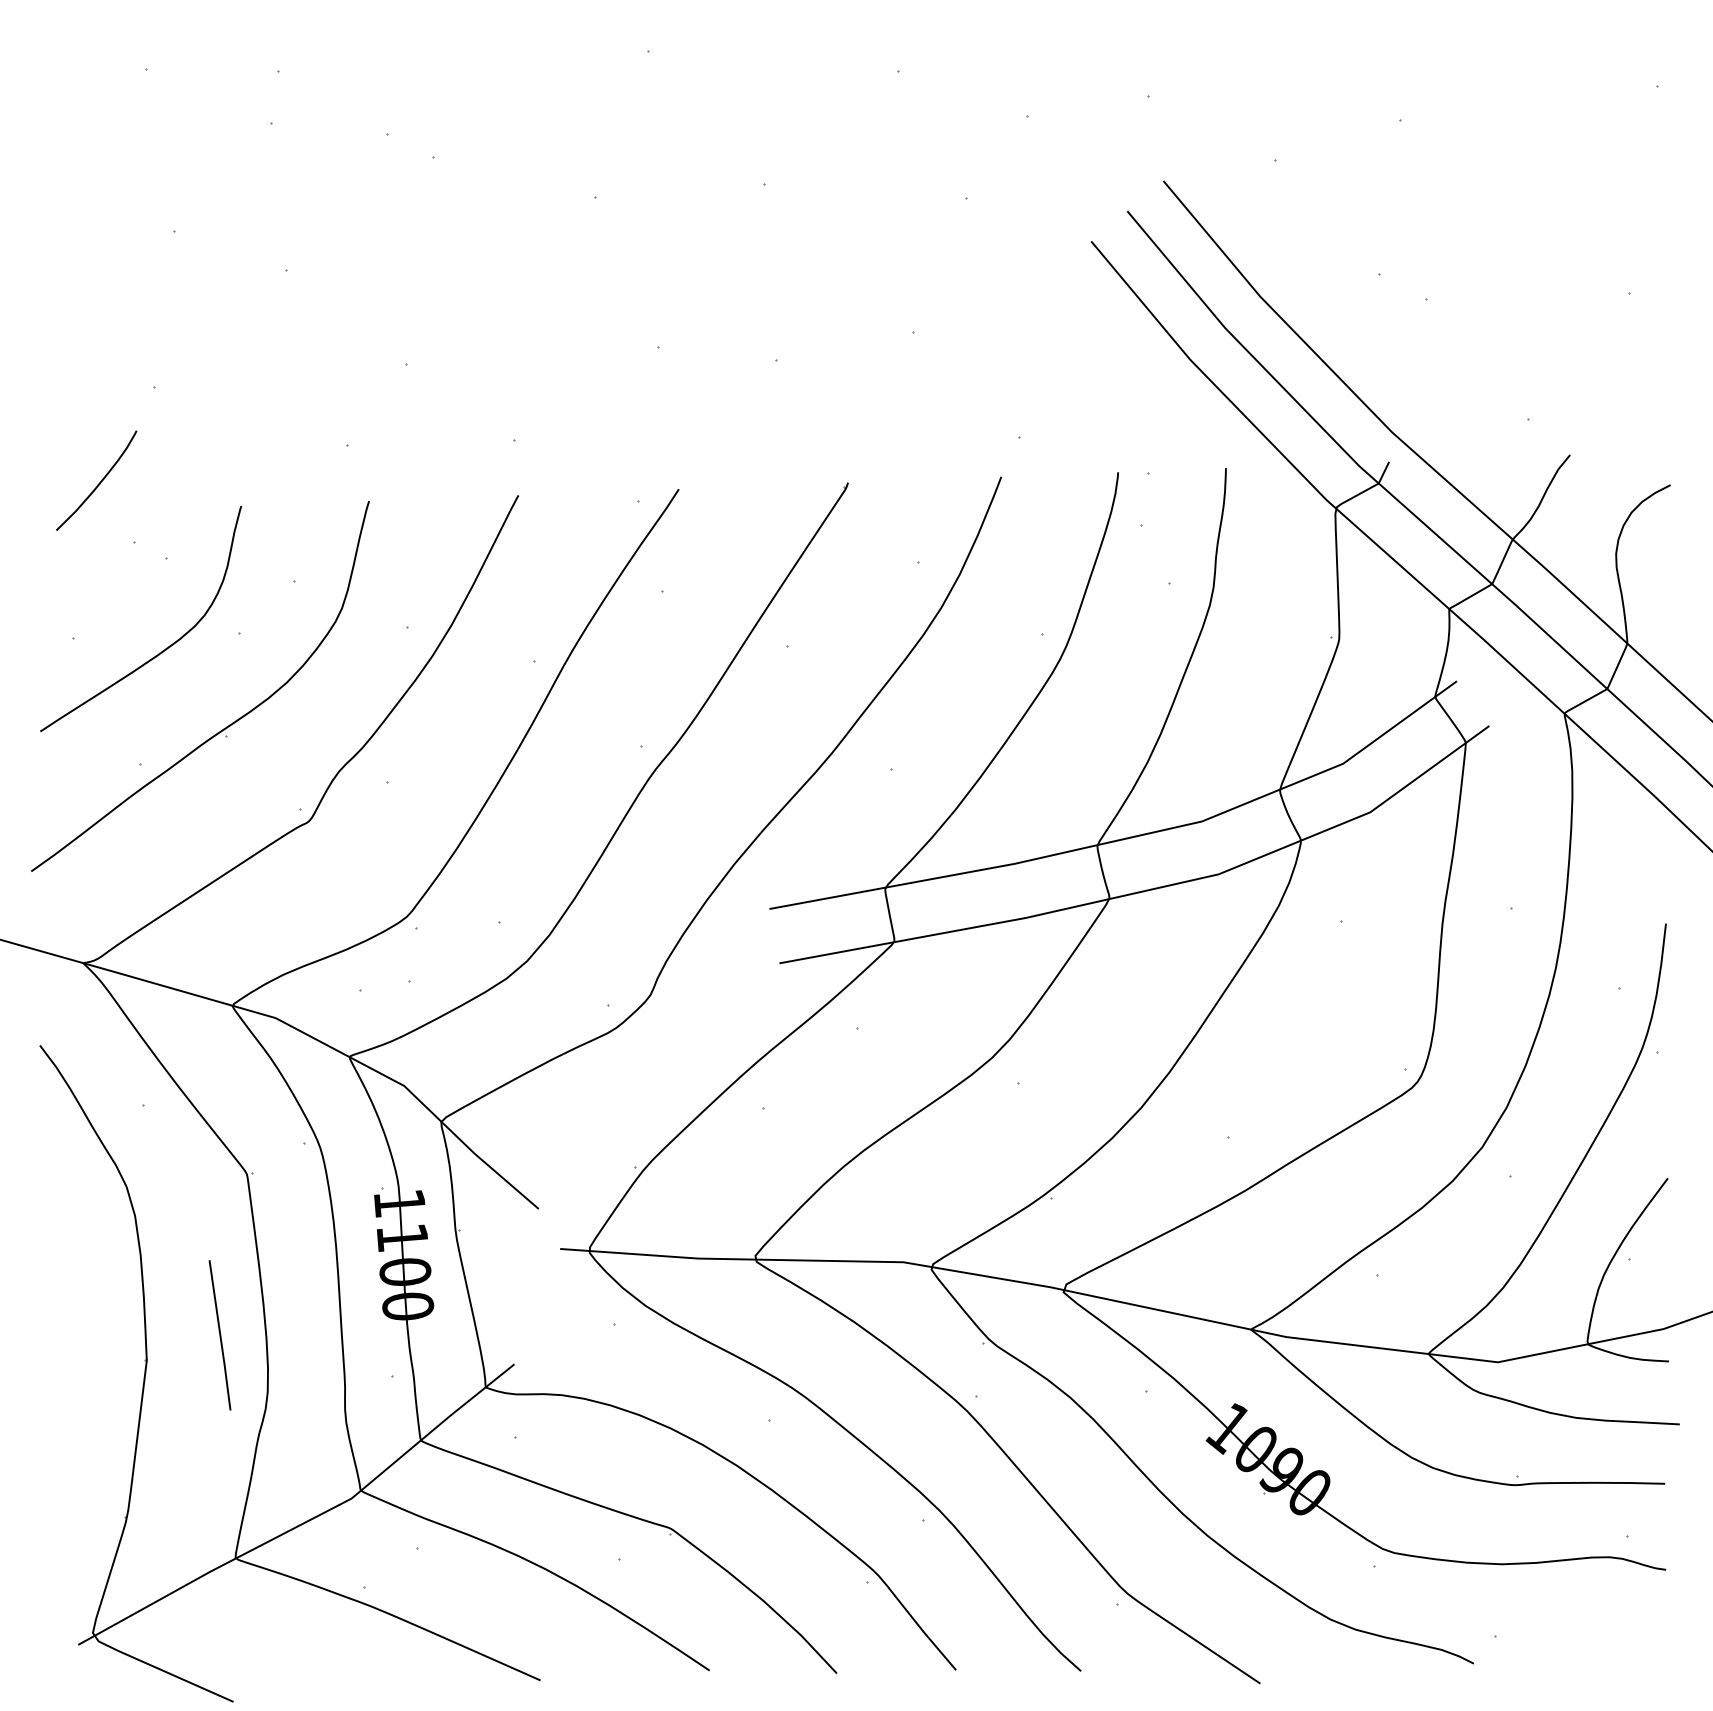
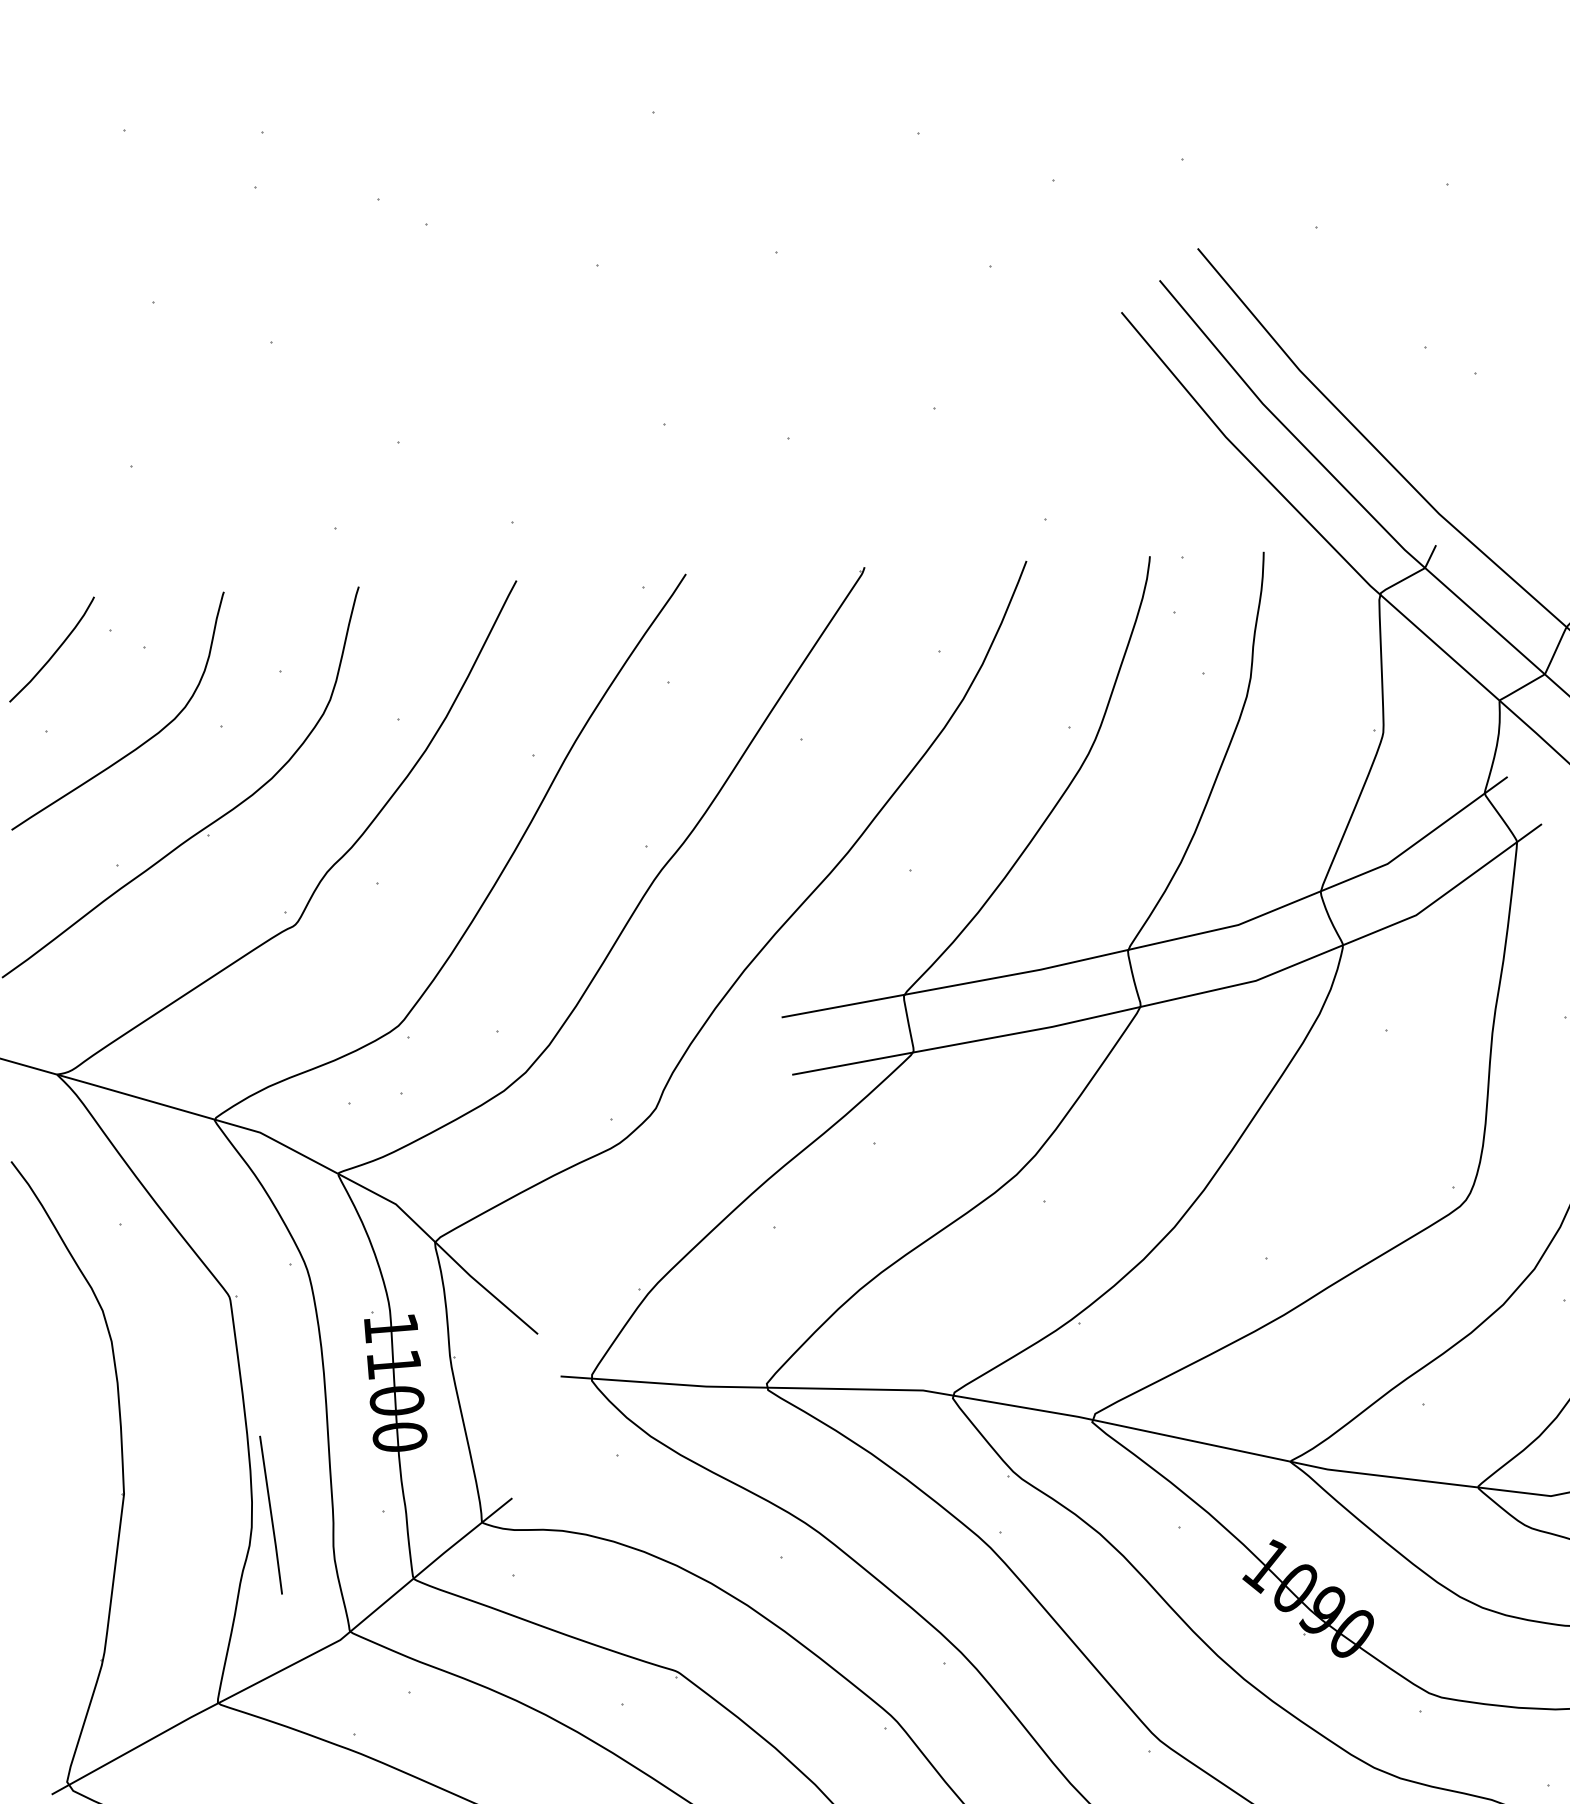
curve: (99, 482) -> (55, 651), moved
line: (219, 1335) -> (270, 1515), moved

